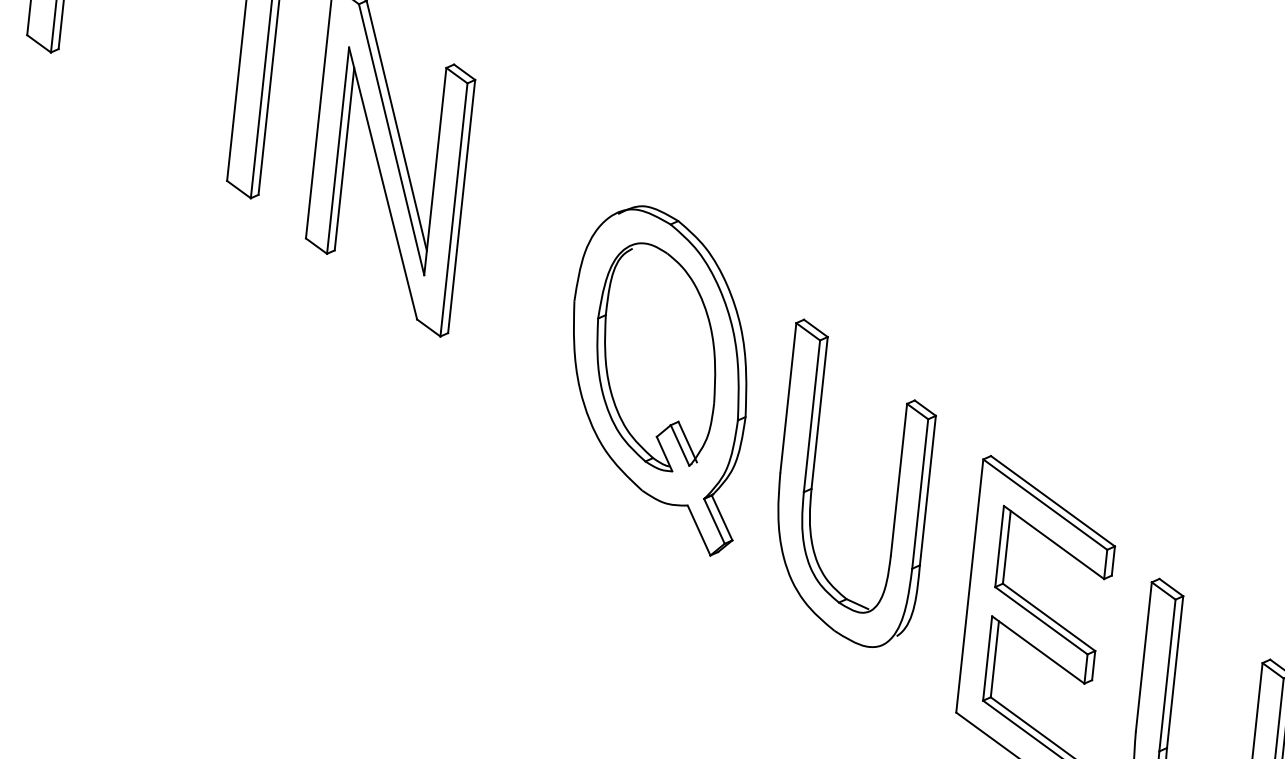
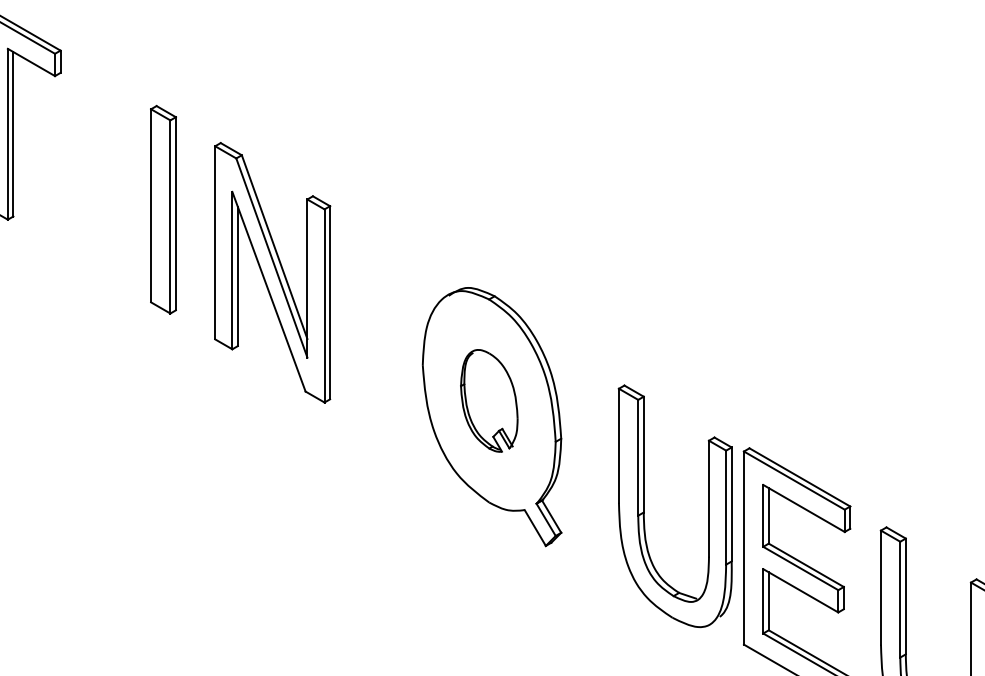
part: (656, 356) -> (489, 400), size x0.6
part: (813, 481) -> (644, 506), moved

